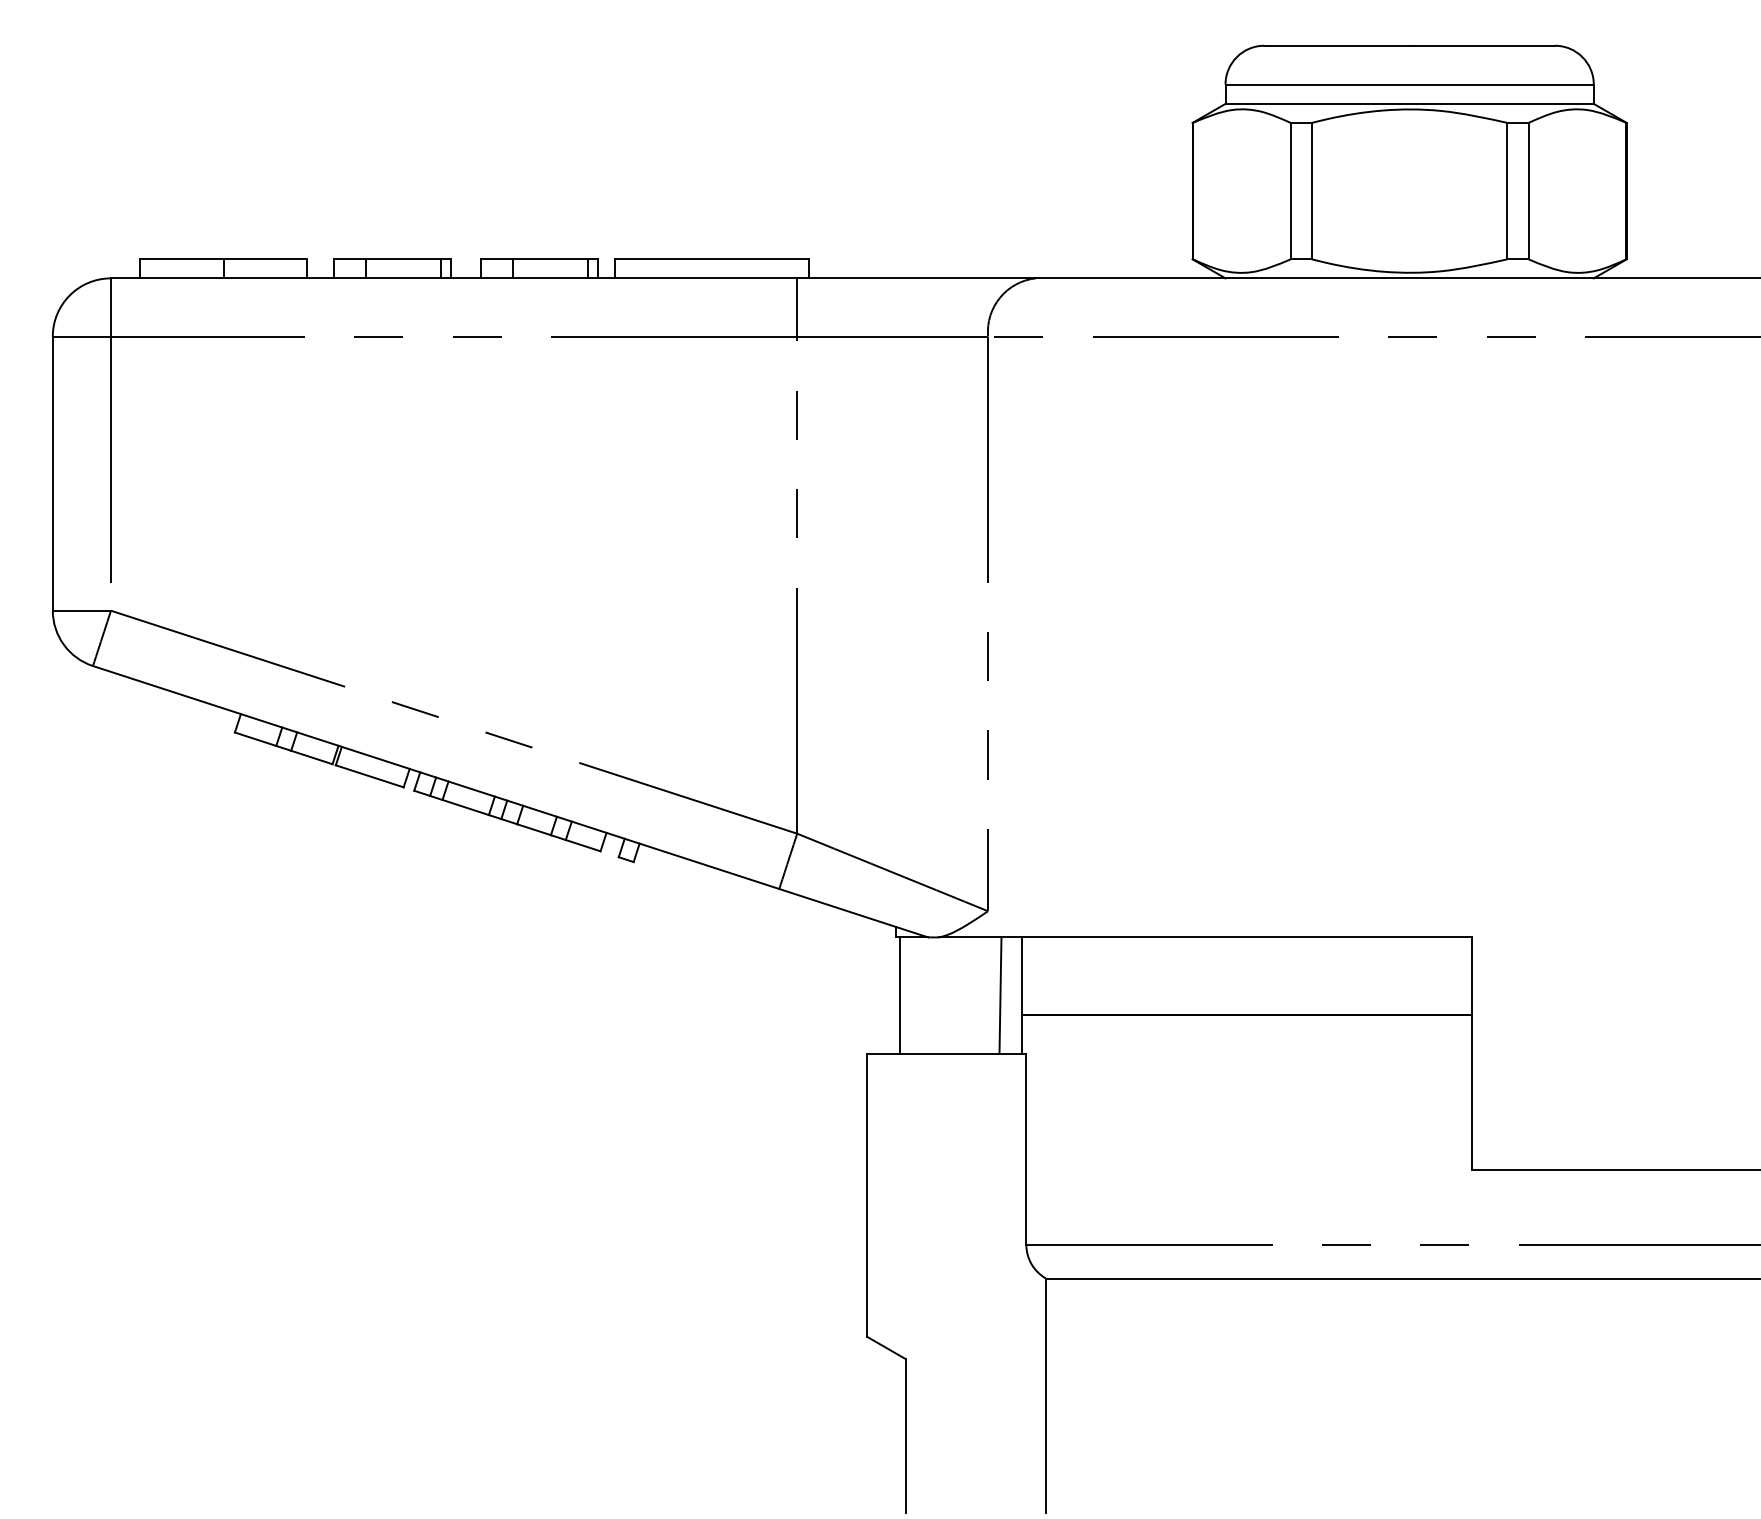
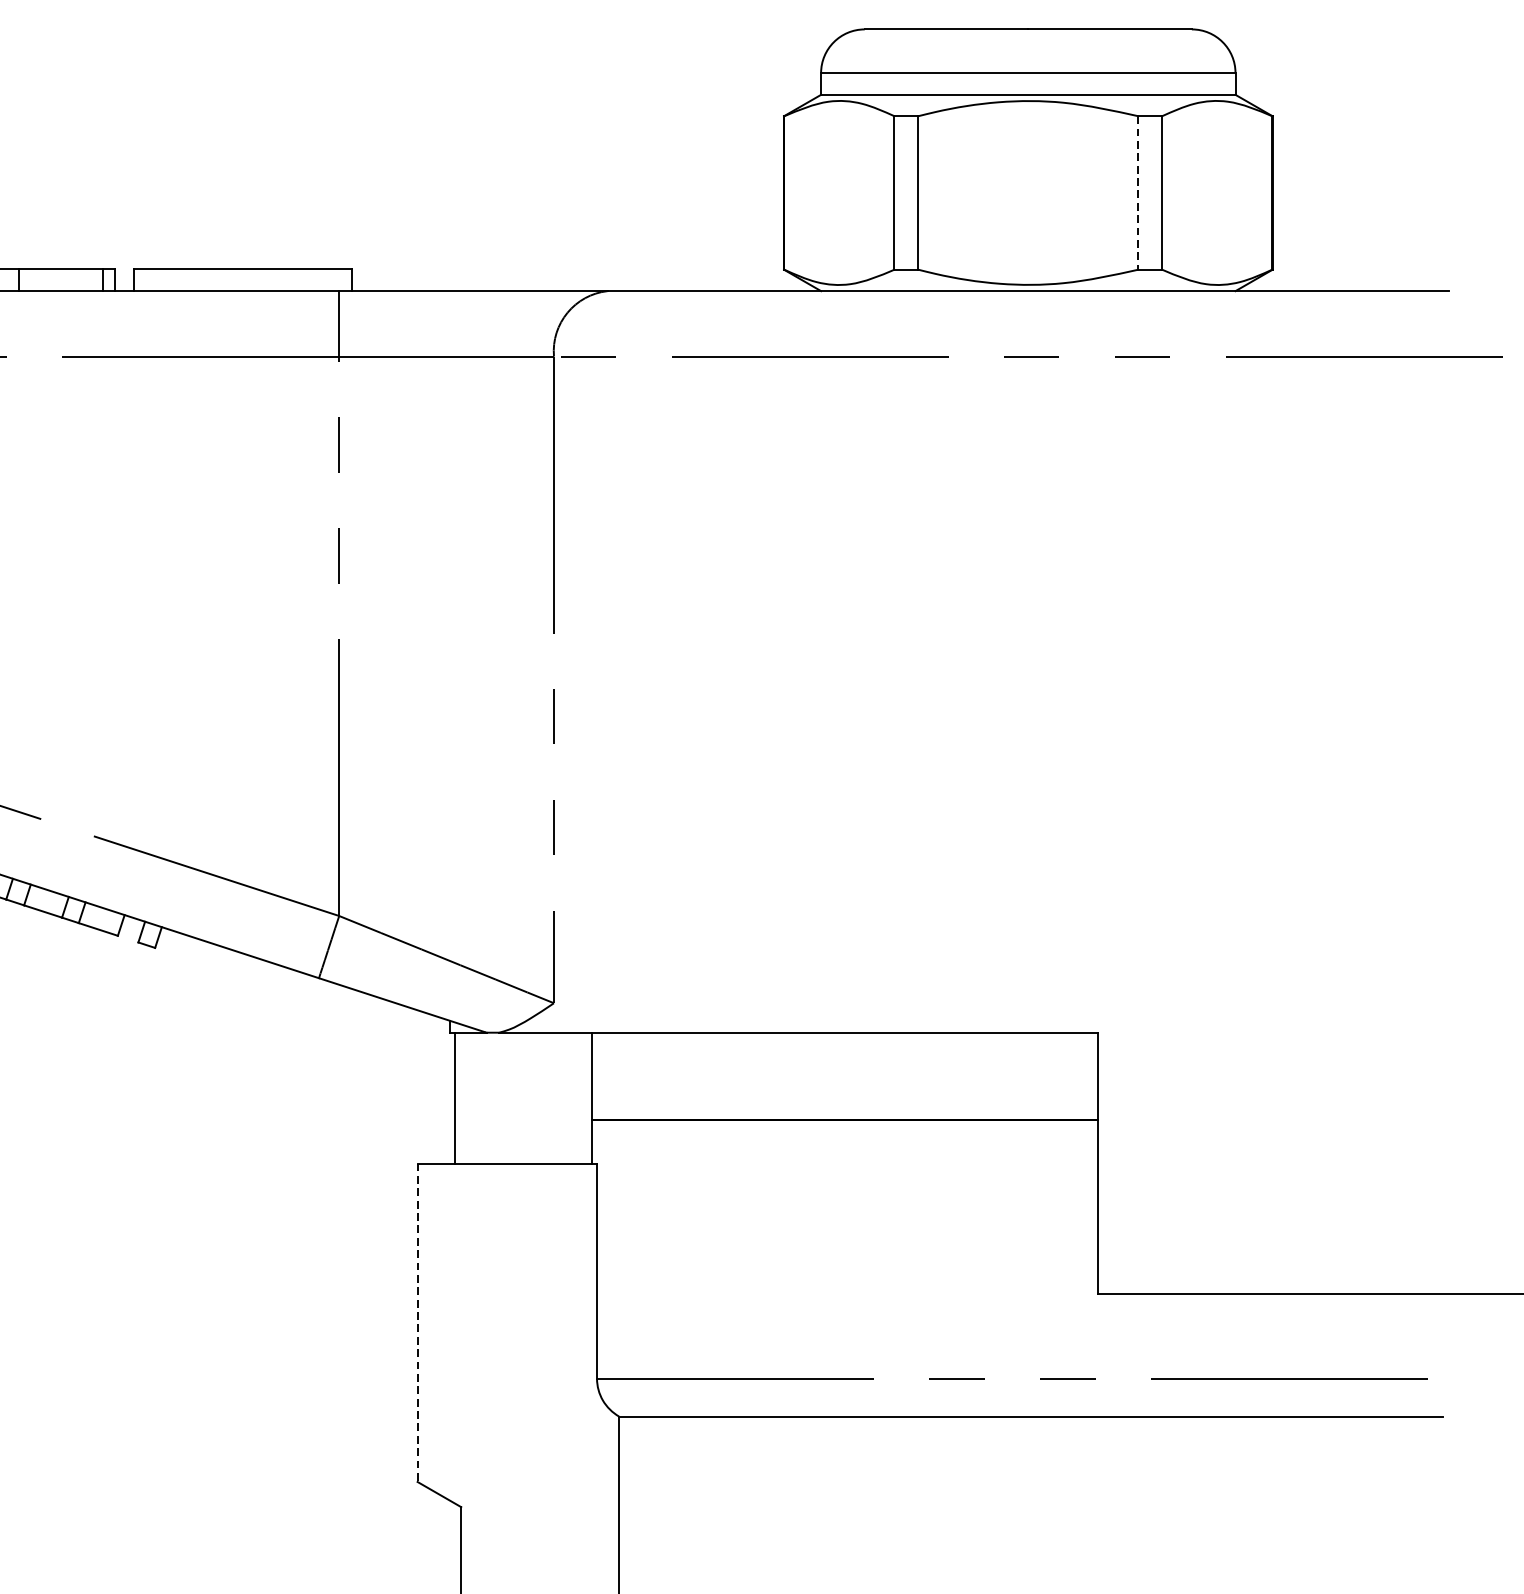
line: (1507, 191) -> (1138, 193), solid -> dashed
line: (1000, 995) -> (567, 1098), removed
line: (866, 1195) -> (417, 1323), solid -> dashed

